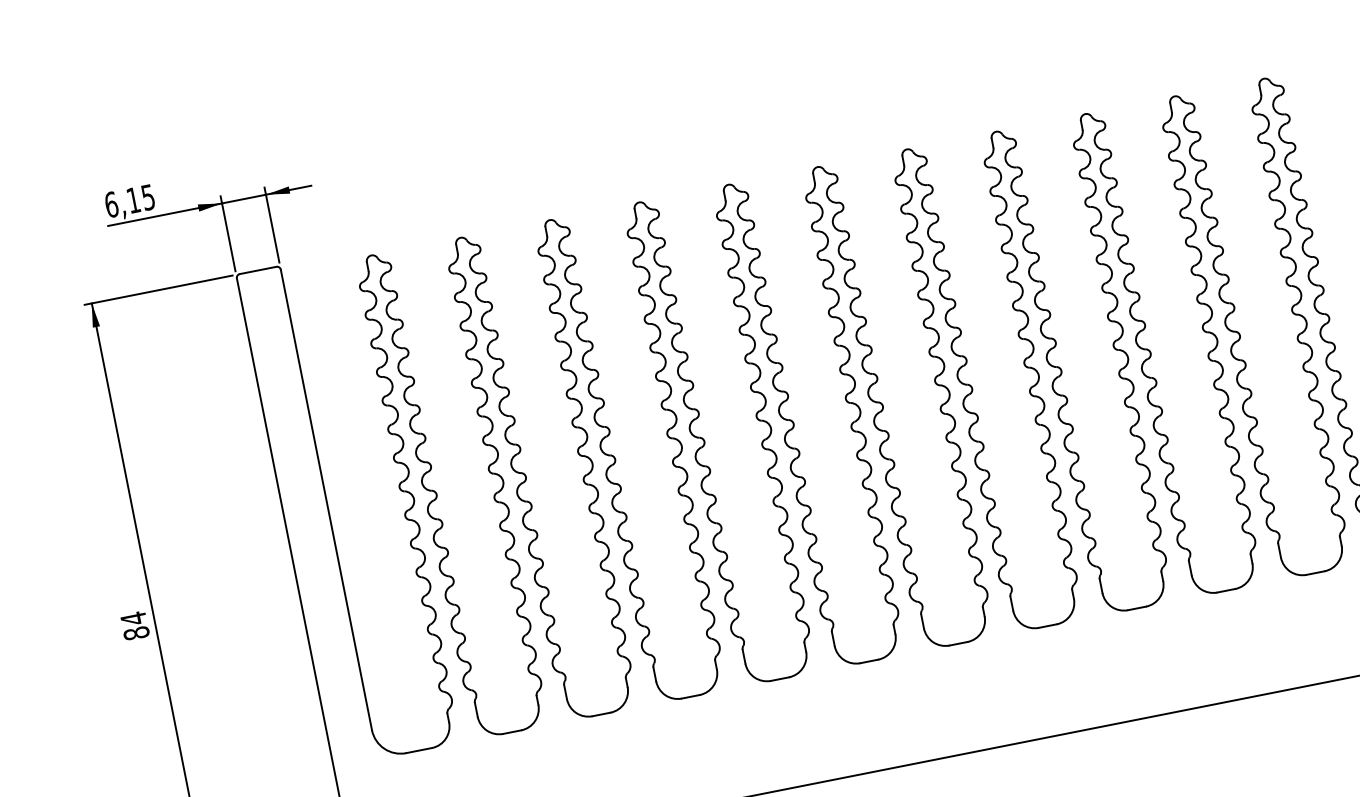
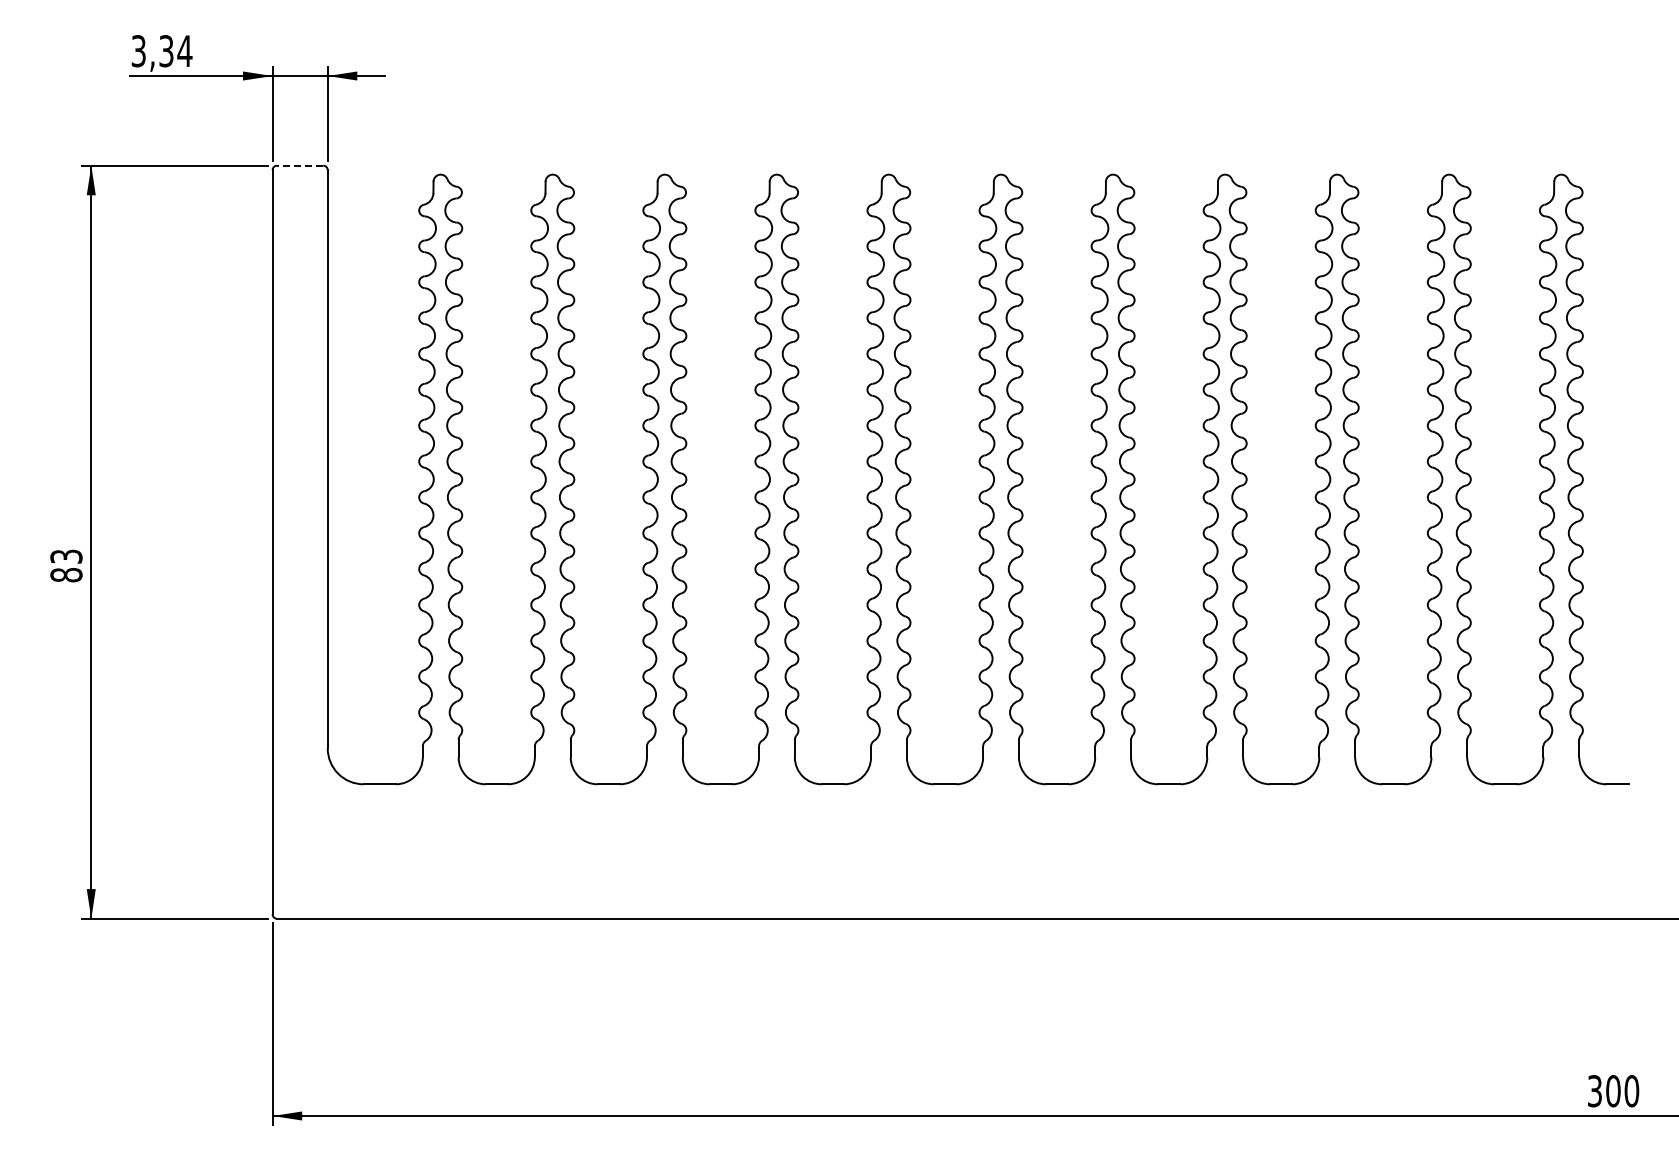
text: (129, 201) -> (161, 51), 6,15 -> 3,34
line: (257, 270) -> (299, 165), solid -> dashed
text: (133, 618) -> (66, 556), 84 -> 83

